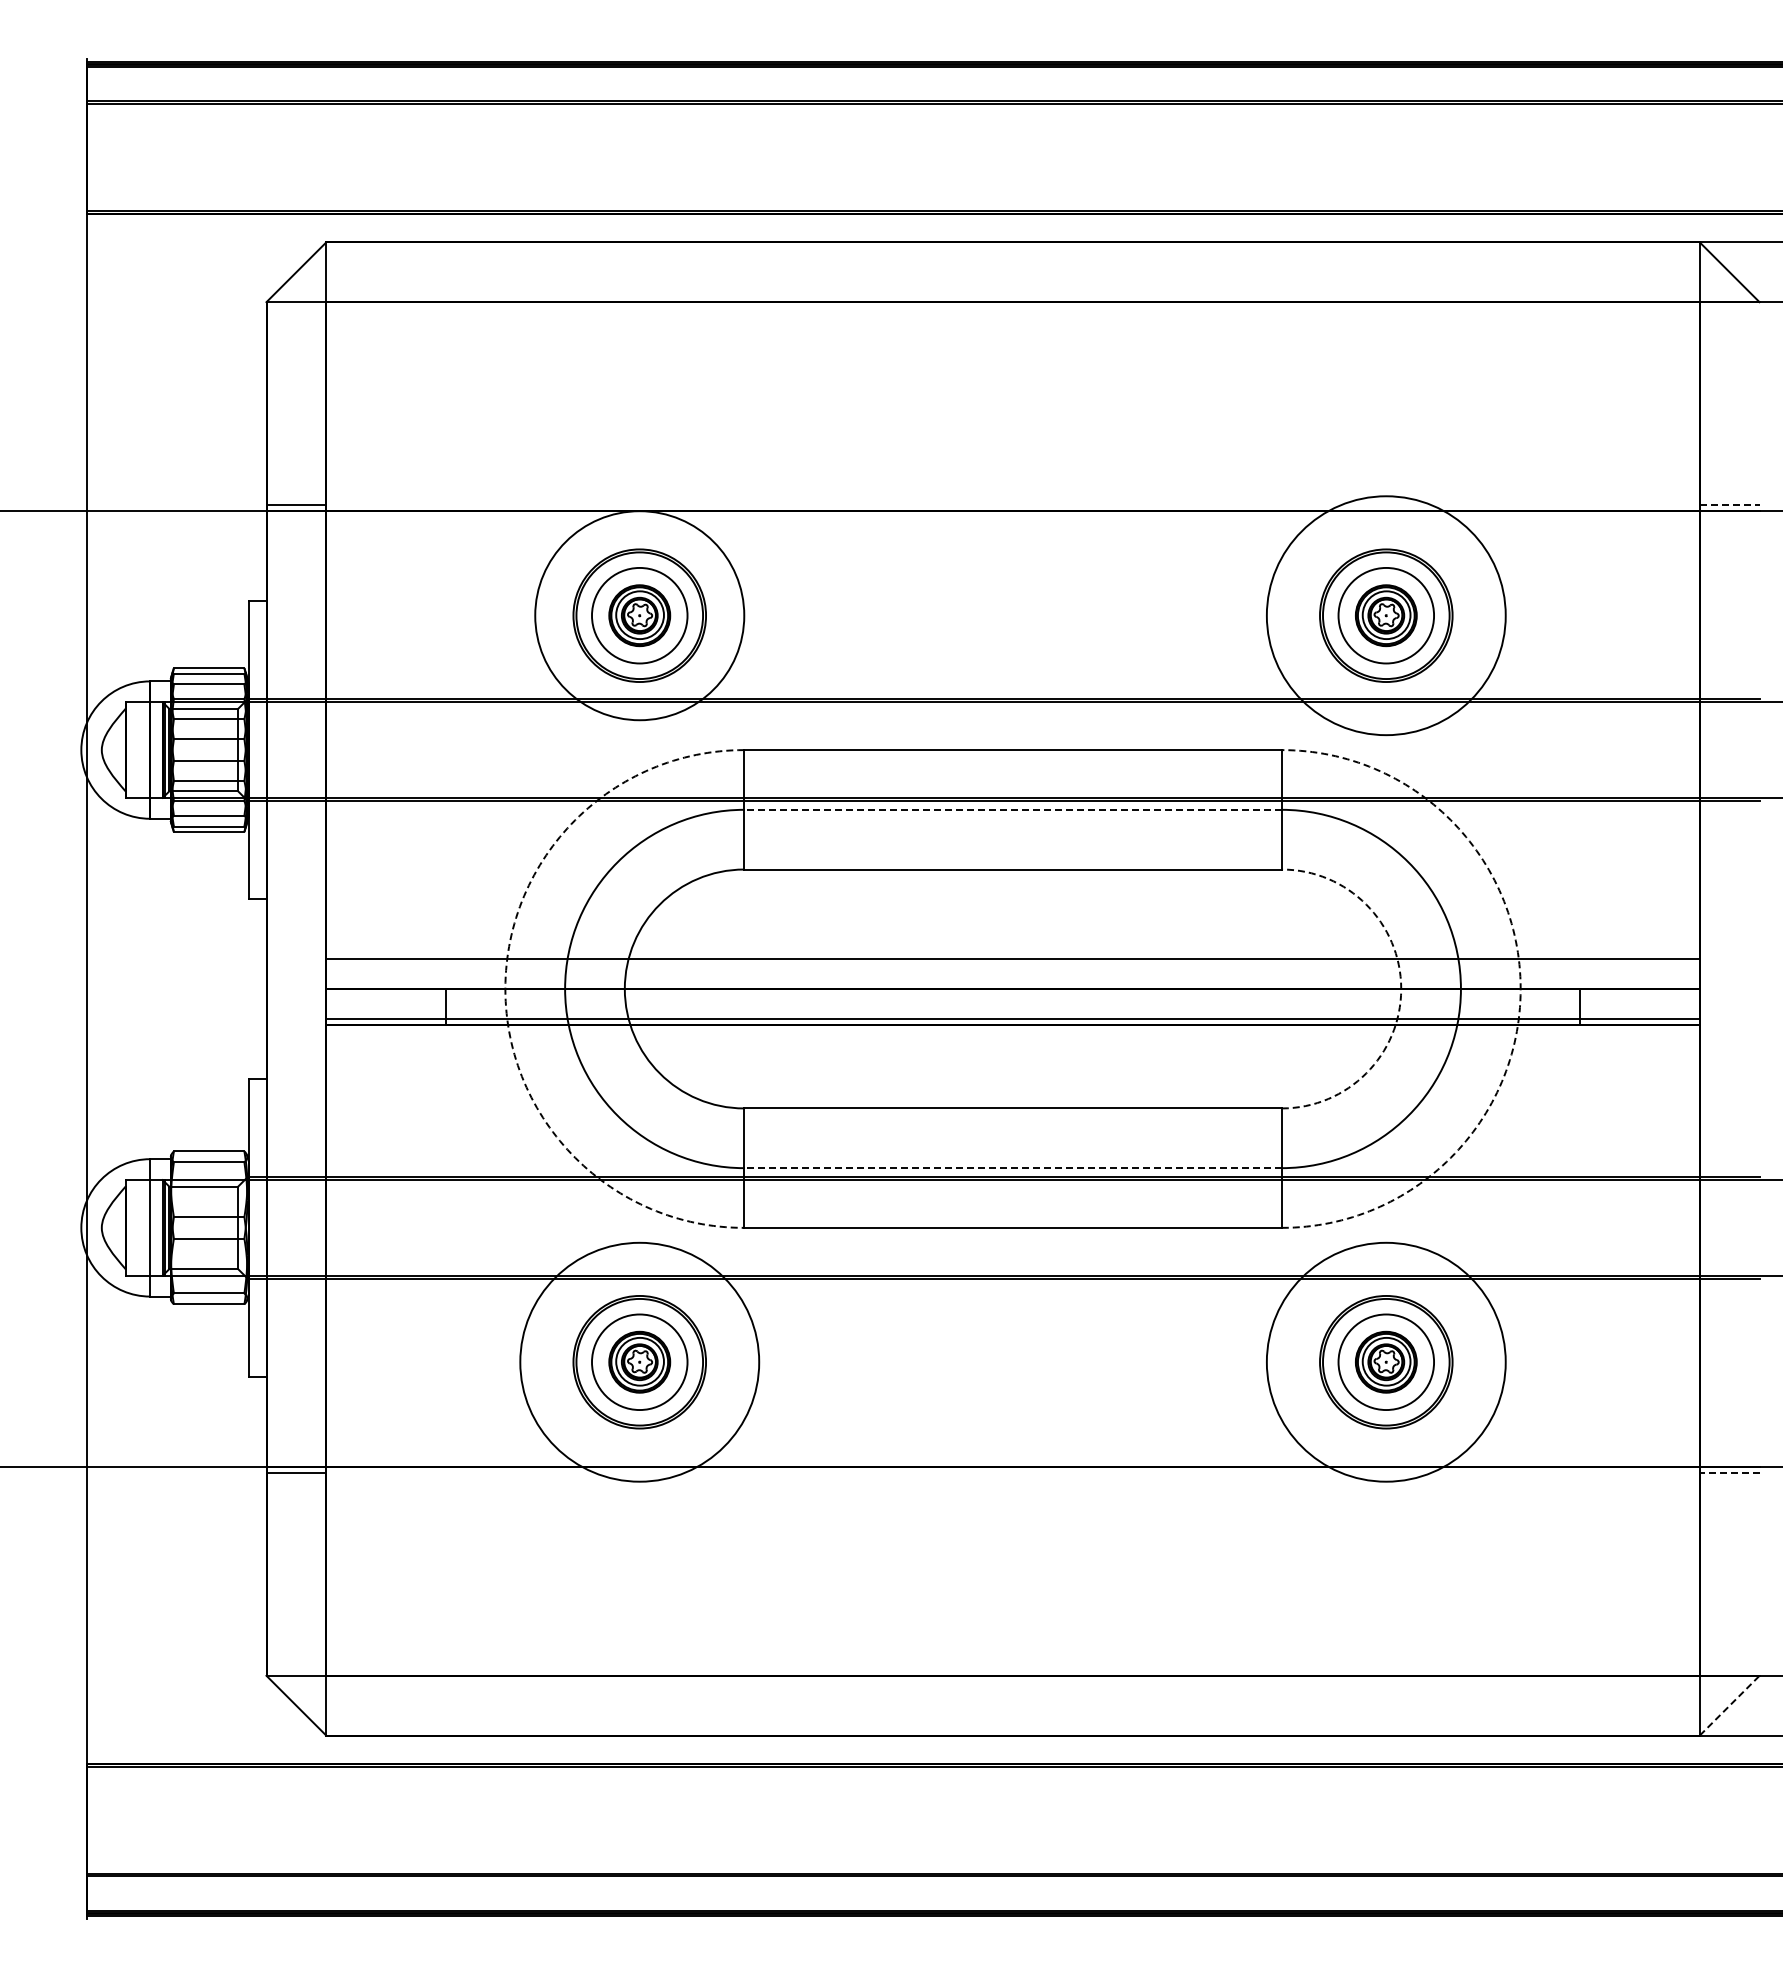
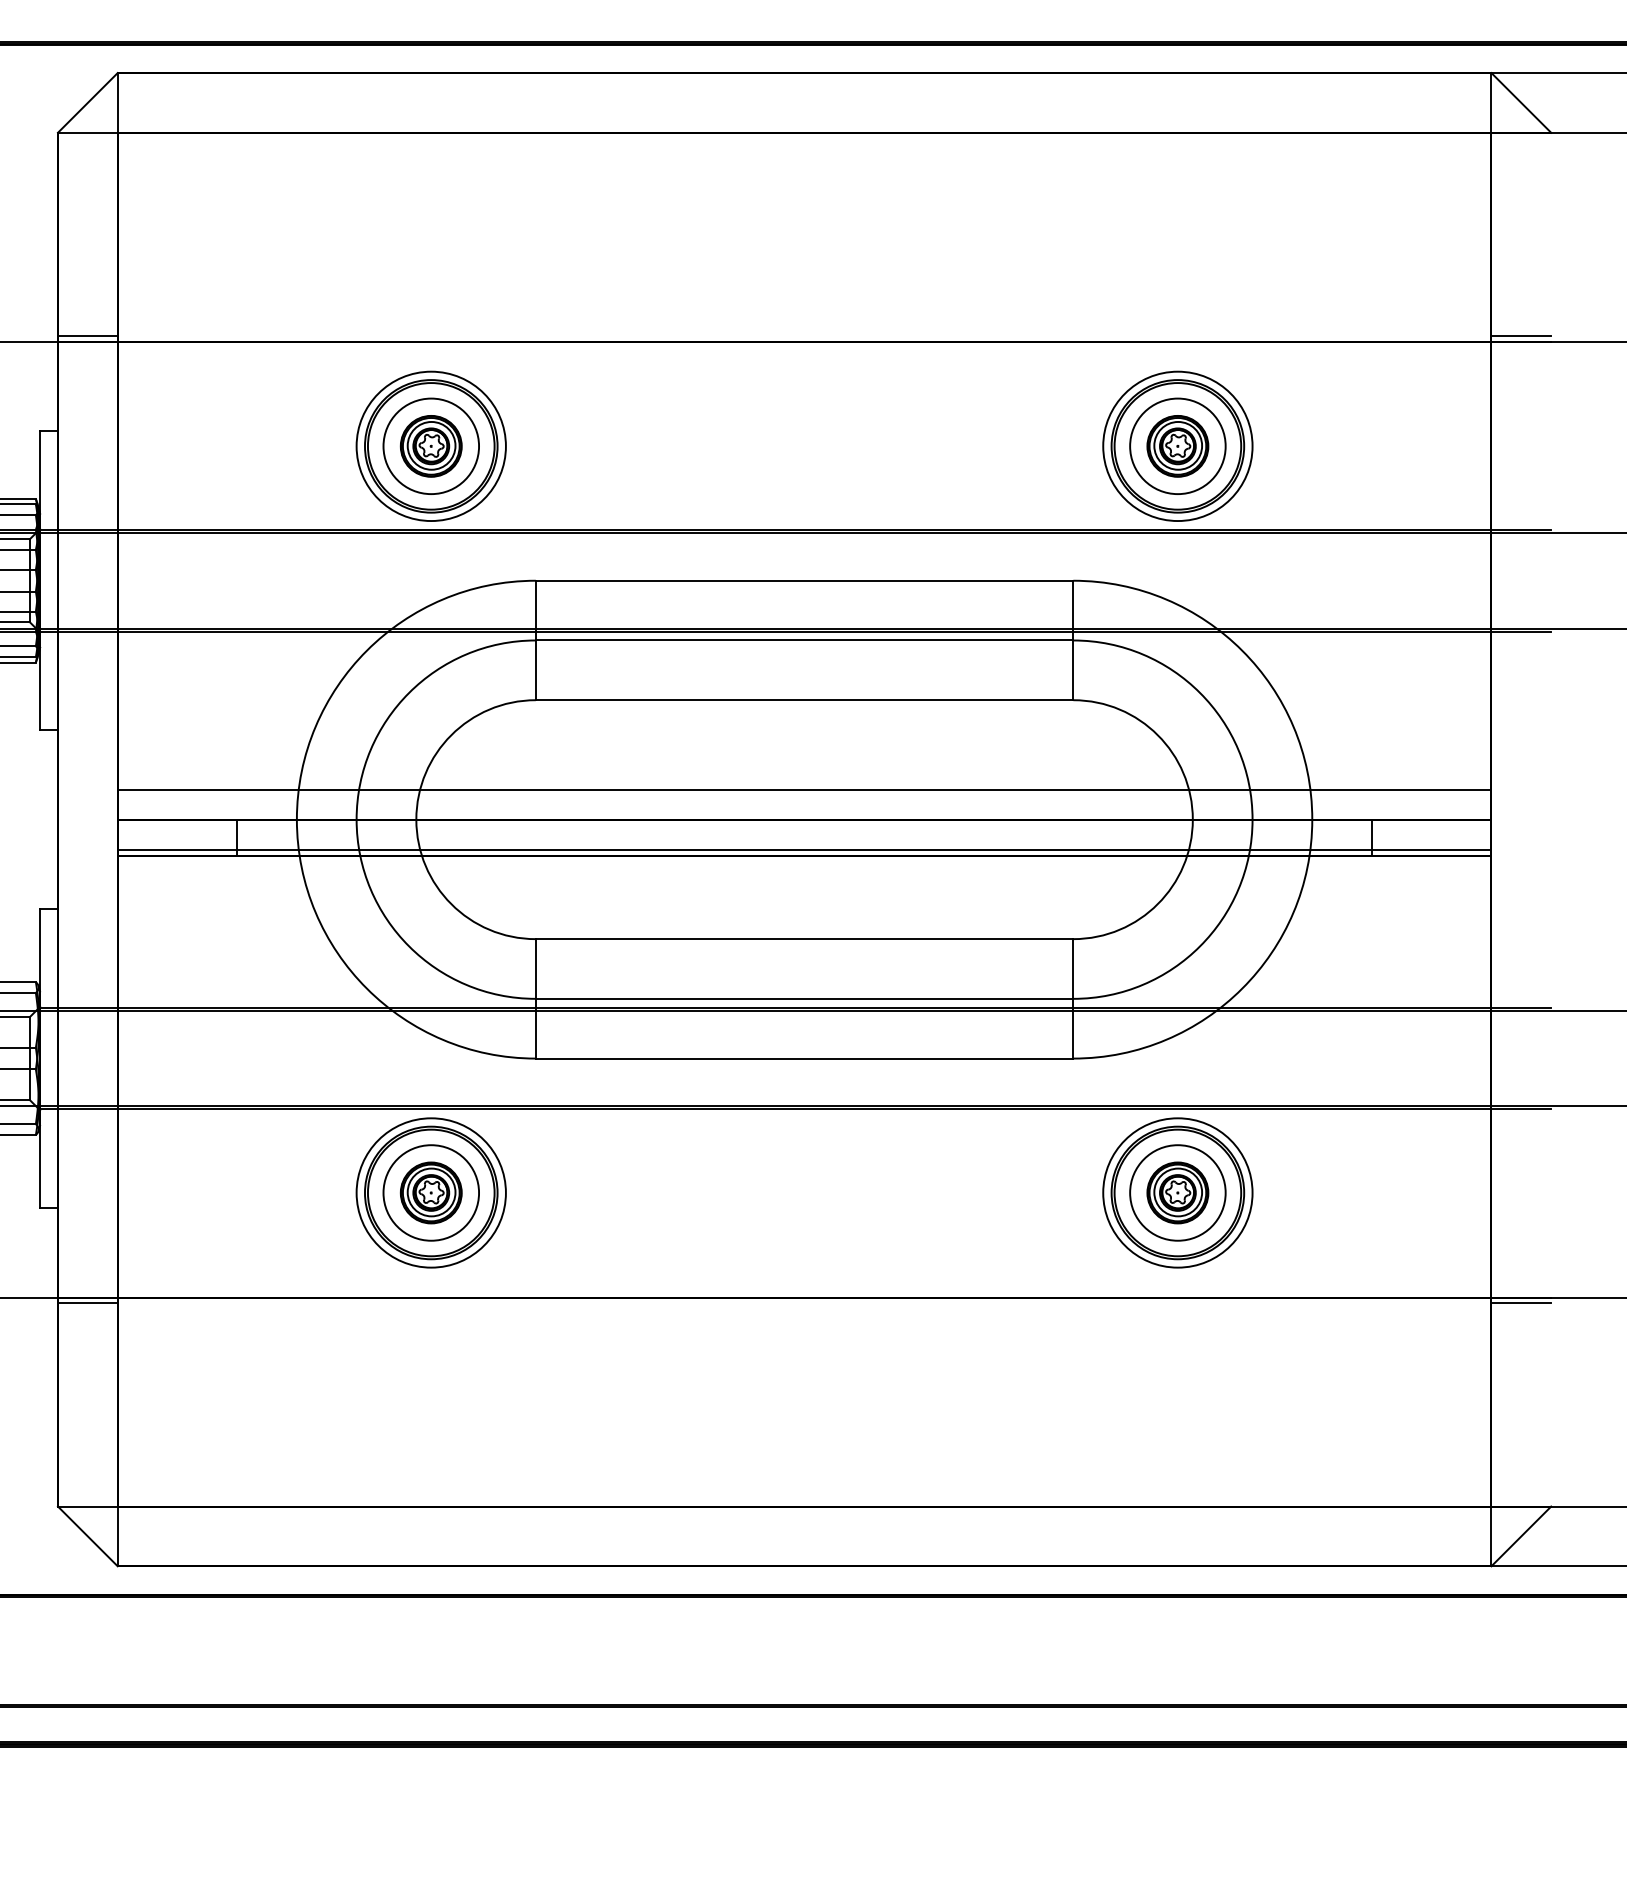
line: (1729, 505) -> (1521, 336), dashed -> solid
circle: (639, 615) -> (431, 446), size x0.71
circle: (1385, 615) -> (1177, 446), size x0.62
line: (1013, 809) -> (805, 640), dashed -> solid
arc: (505, 988) -> (297, 819), dashed -> solid
arc: (1401, 988) -> (1193, 819), dashed -> solid
arc: (1520, 988) -> (1312, 819), dashed -> solid
line: (1013, 1168) -> (805, 999), dashed -> solid
circle: (639, 1361) -> (431, 1192), size x0.62
circle: (1385, 1361) -> (1177, 1192), size x0.62
line: (1729, 1472) -> (1521, 1303), dashed -> solid
line: (1730, 1705) -> (1522, 1536), dashed -> solid

